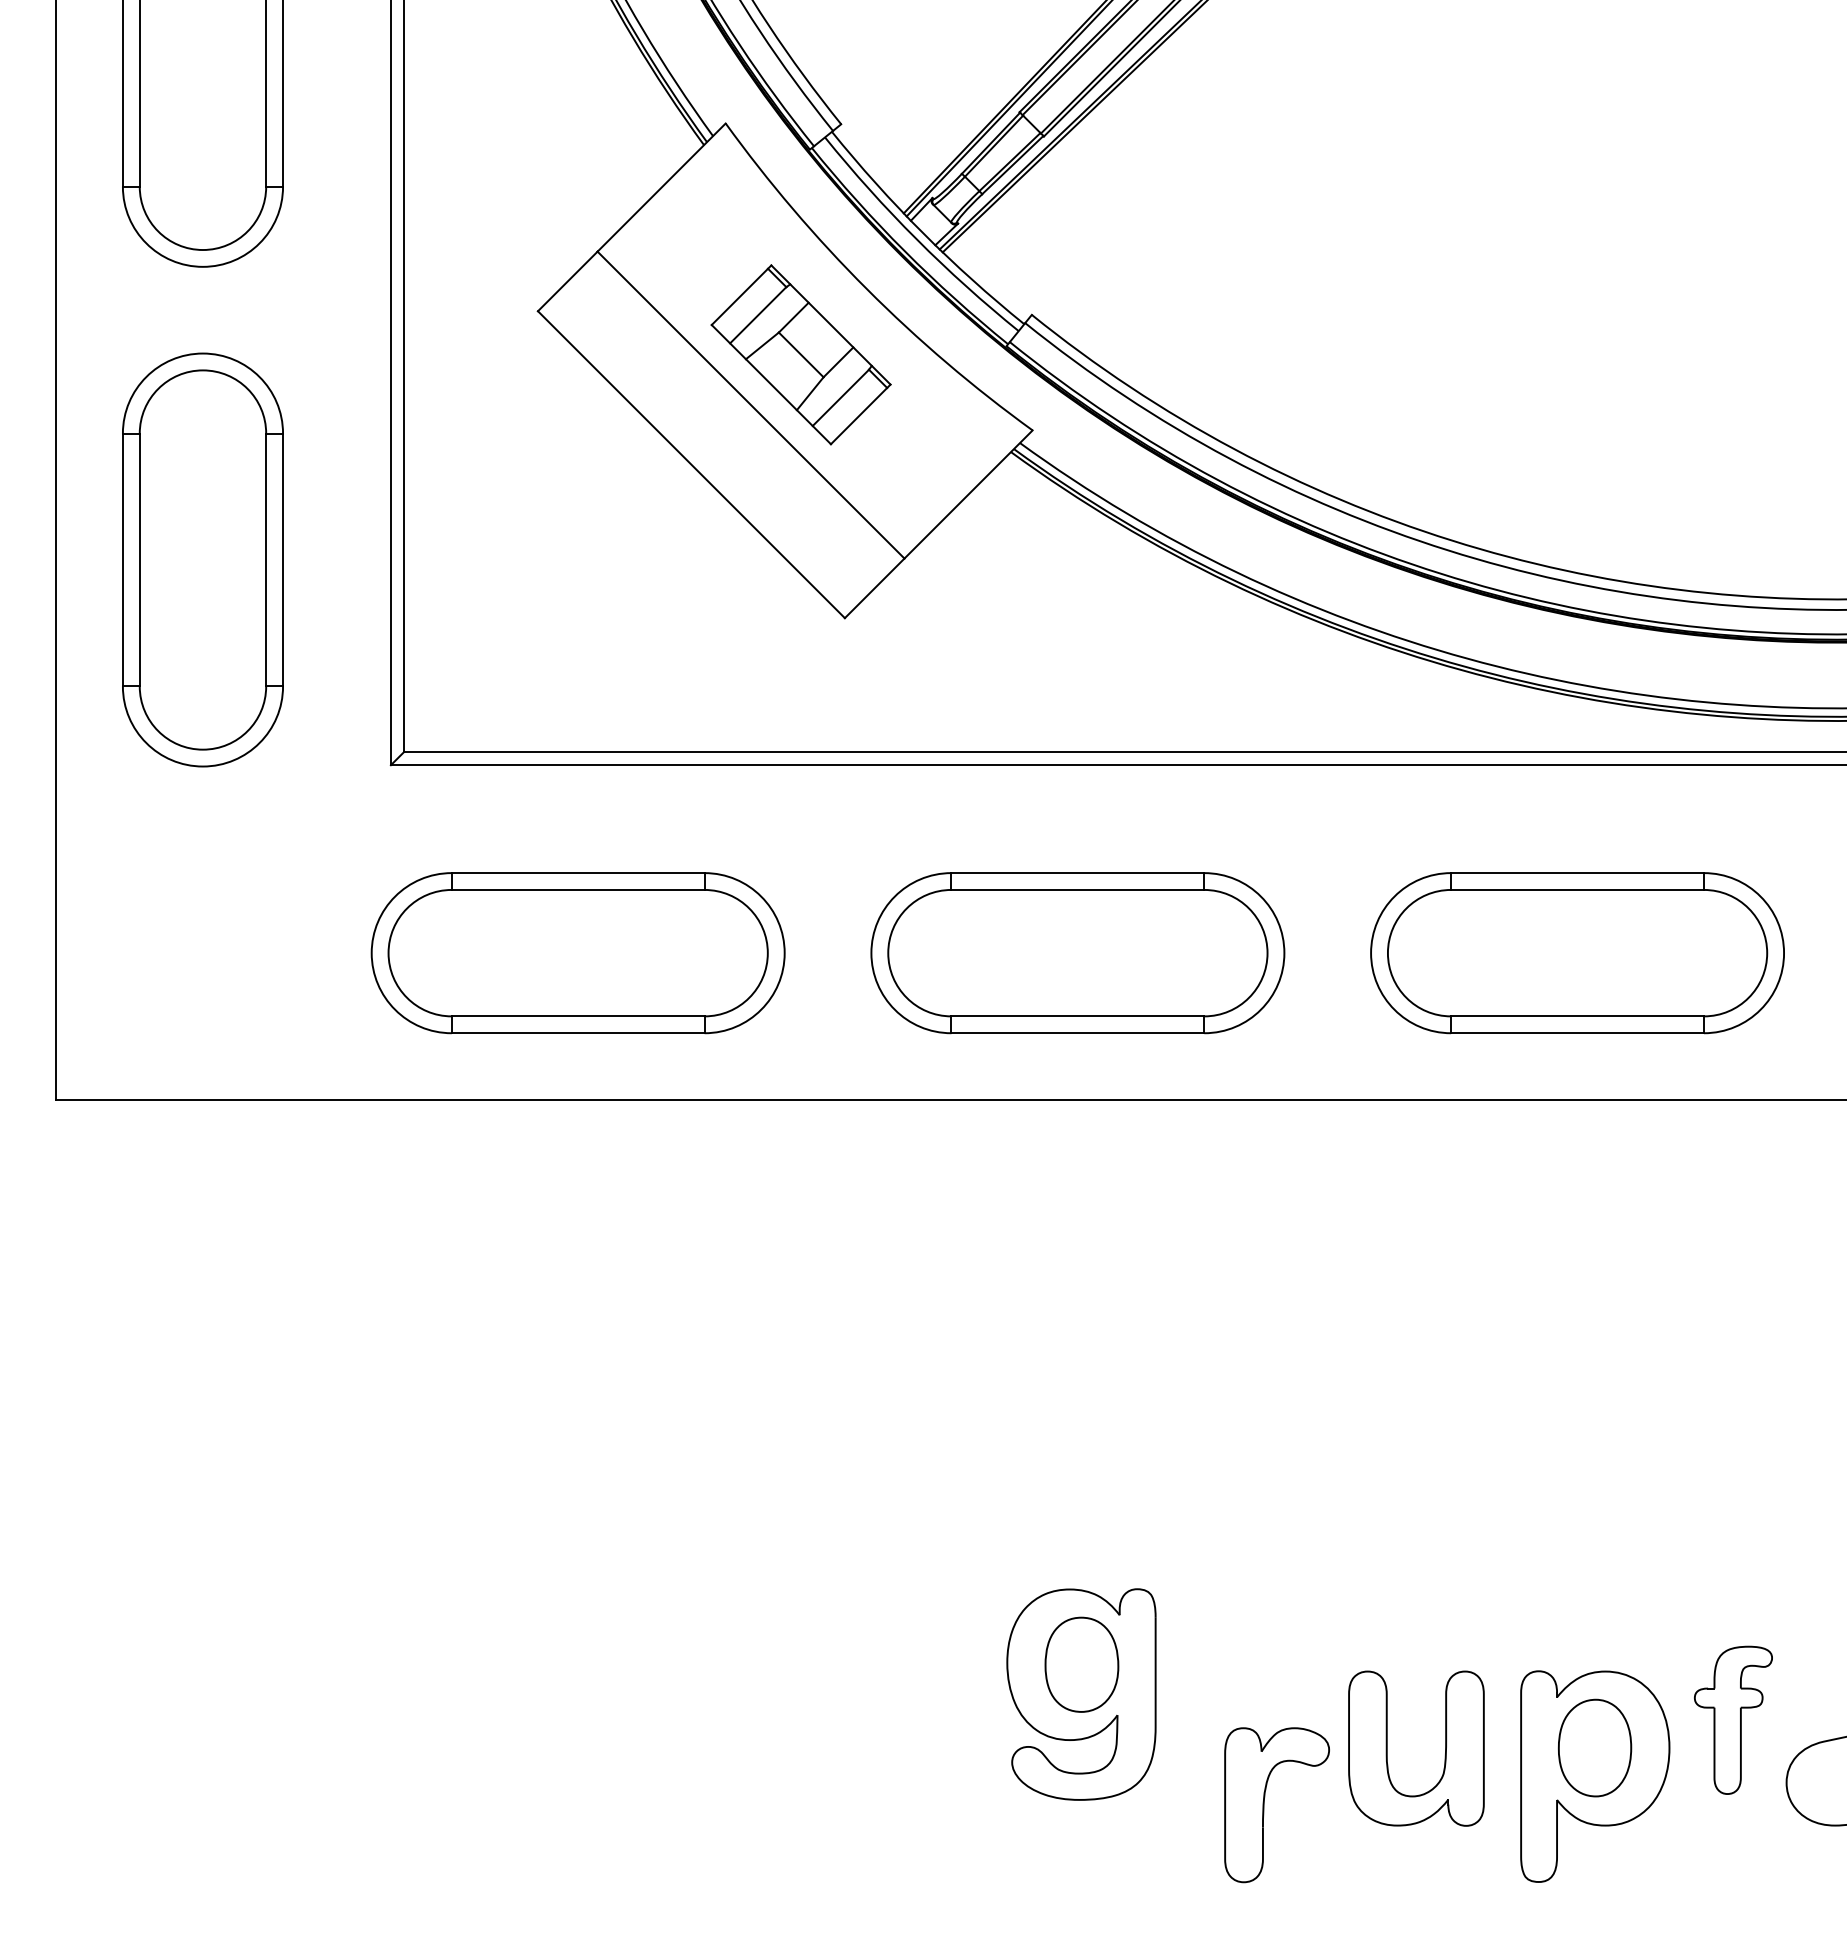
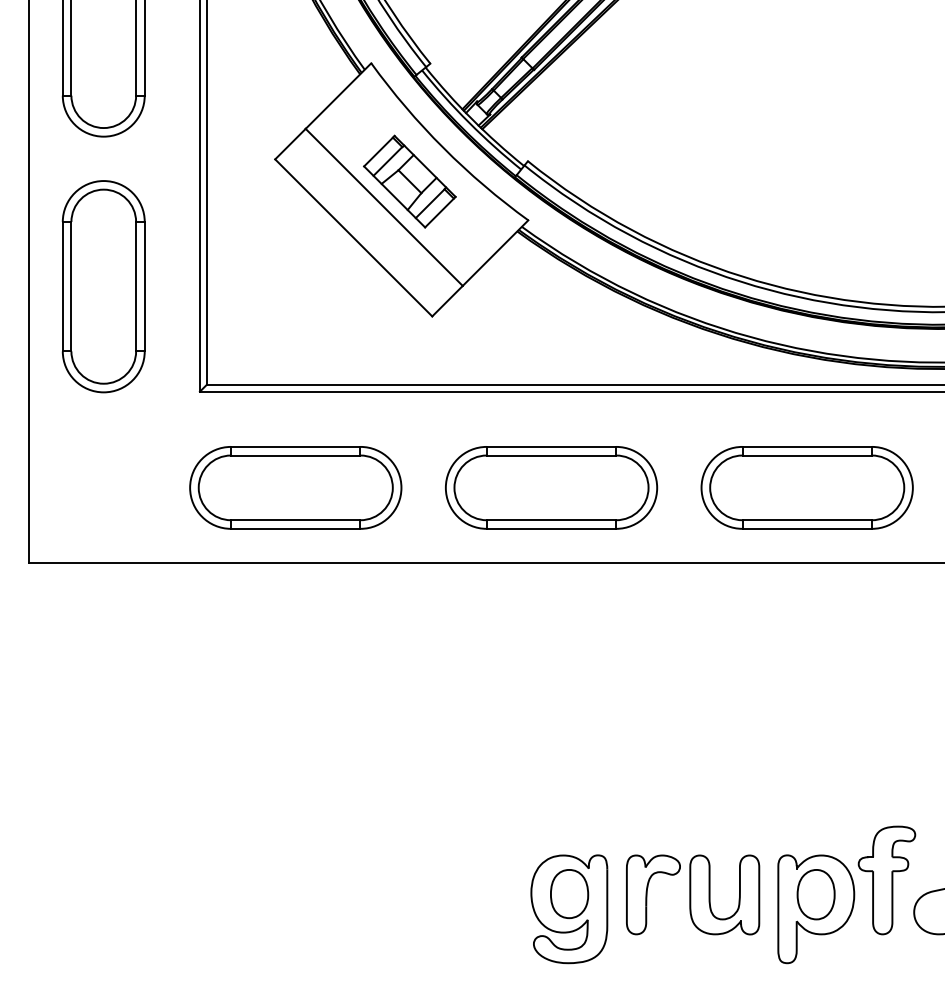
part: (1081, 1694) -> (569, 909), moved
part: (1732, 1720) -> (886, 880), size x1.43
part: (1277, 1804) -> (653, 894), moved

